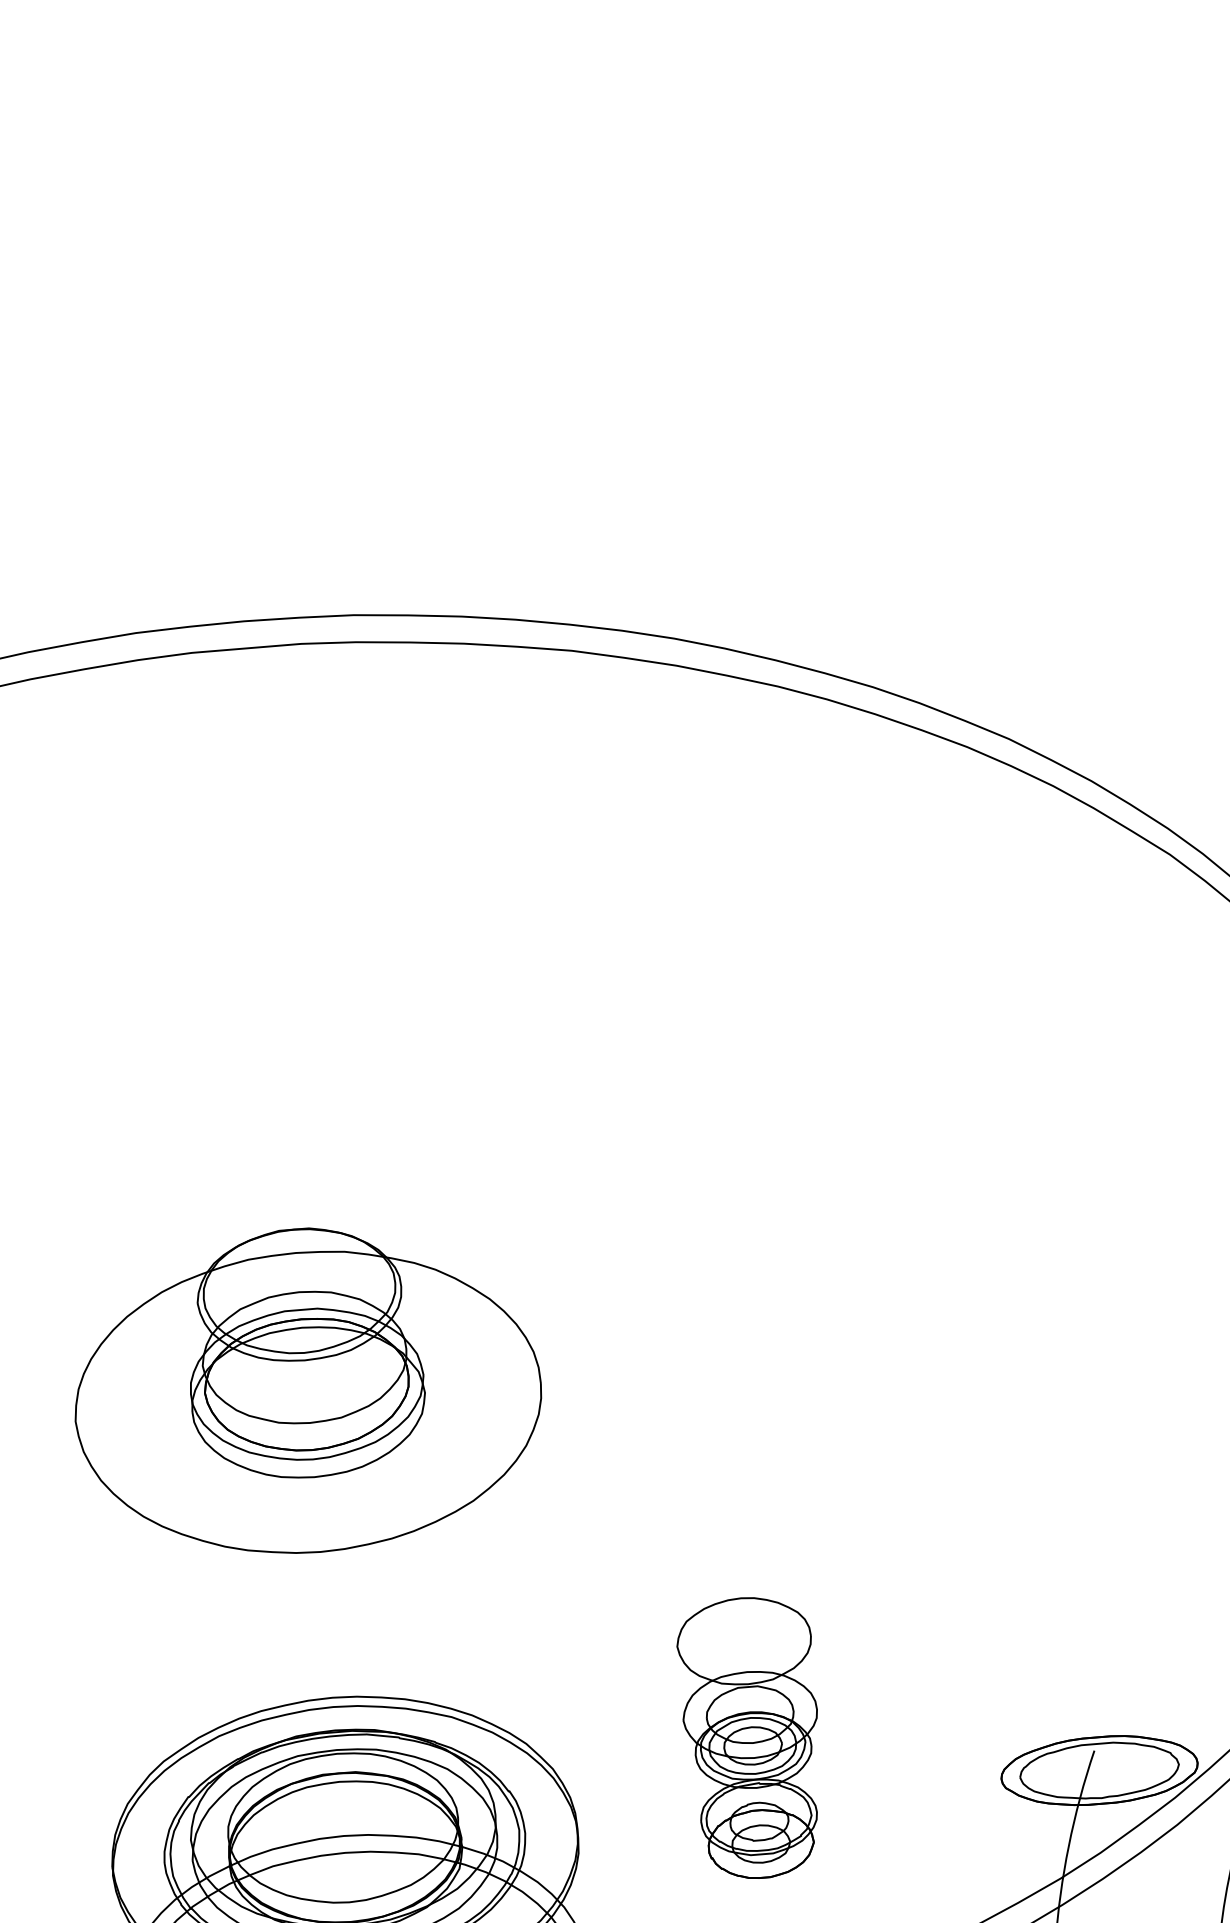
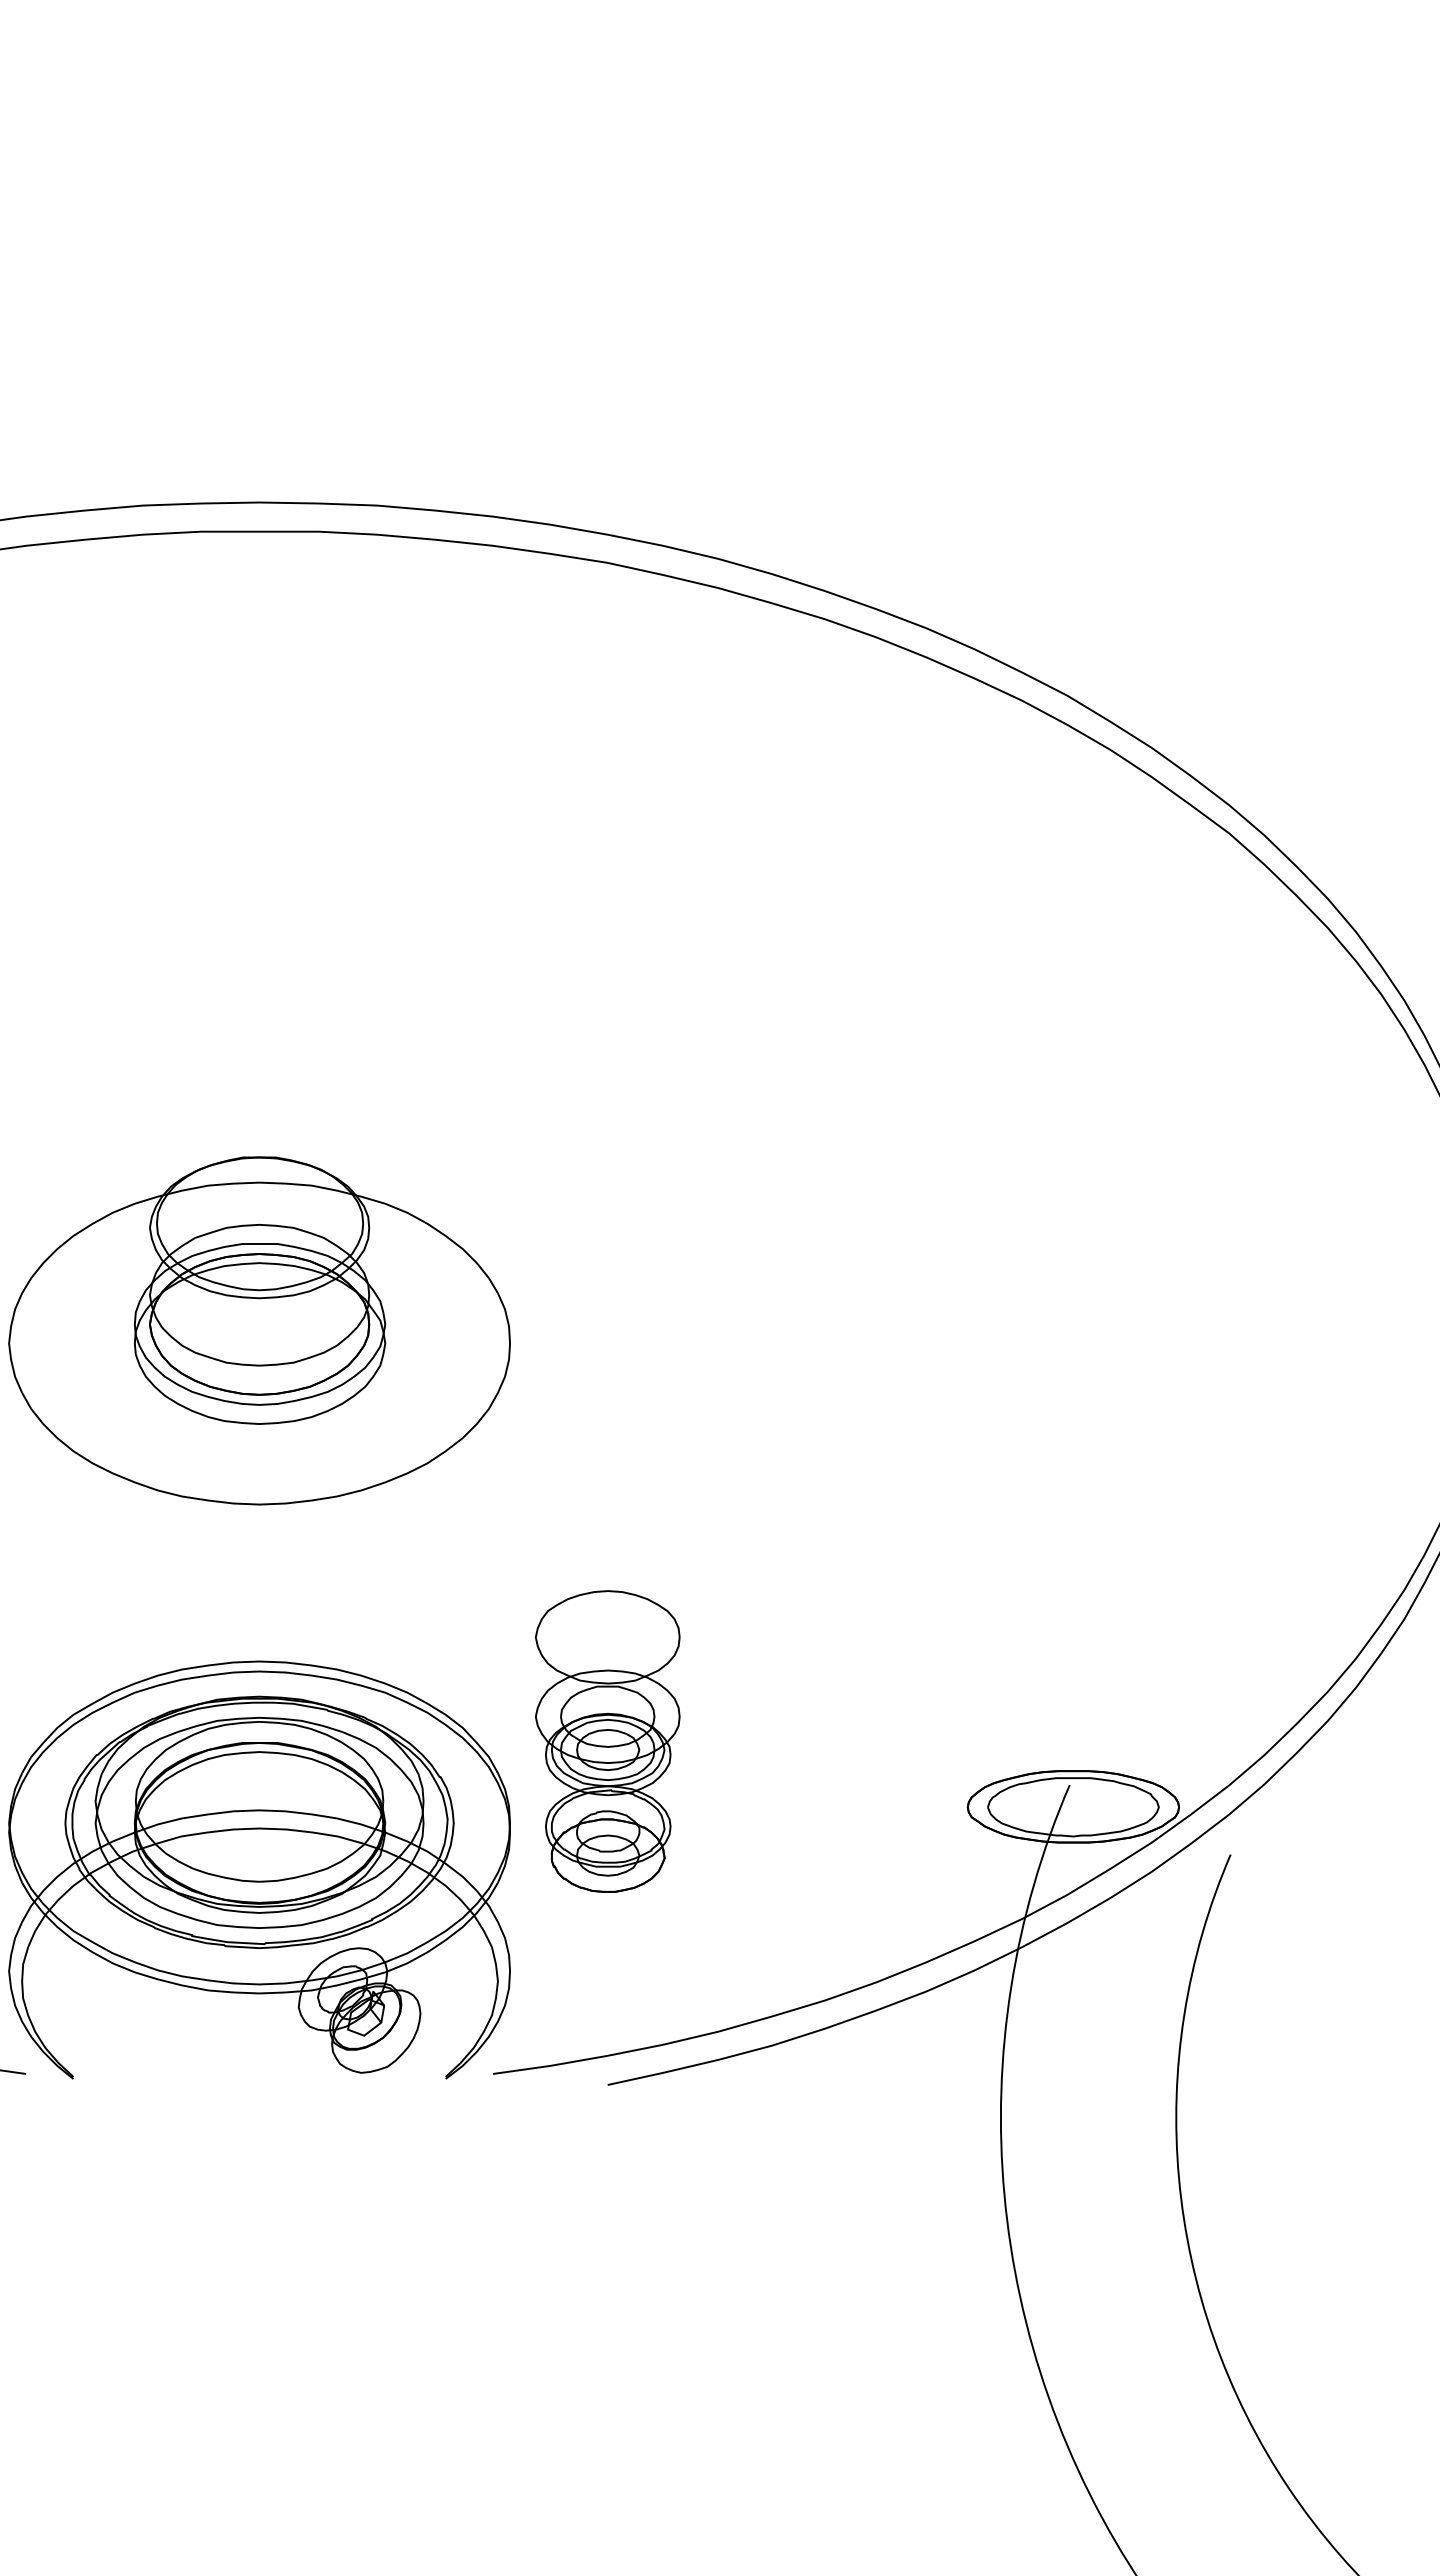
part: (751, 1738) -> (607, 1741), moved

